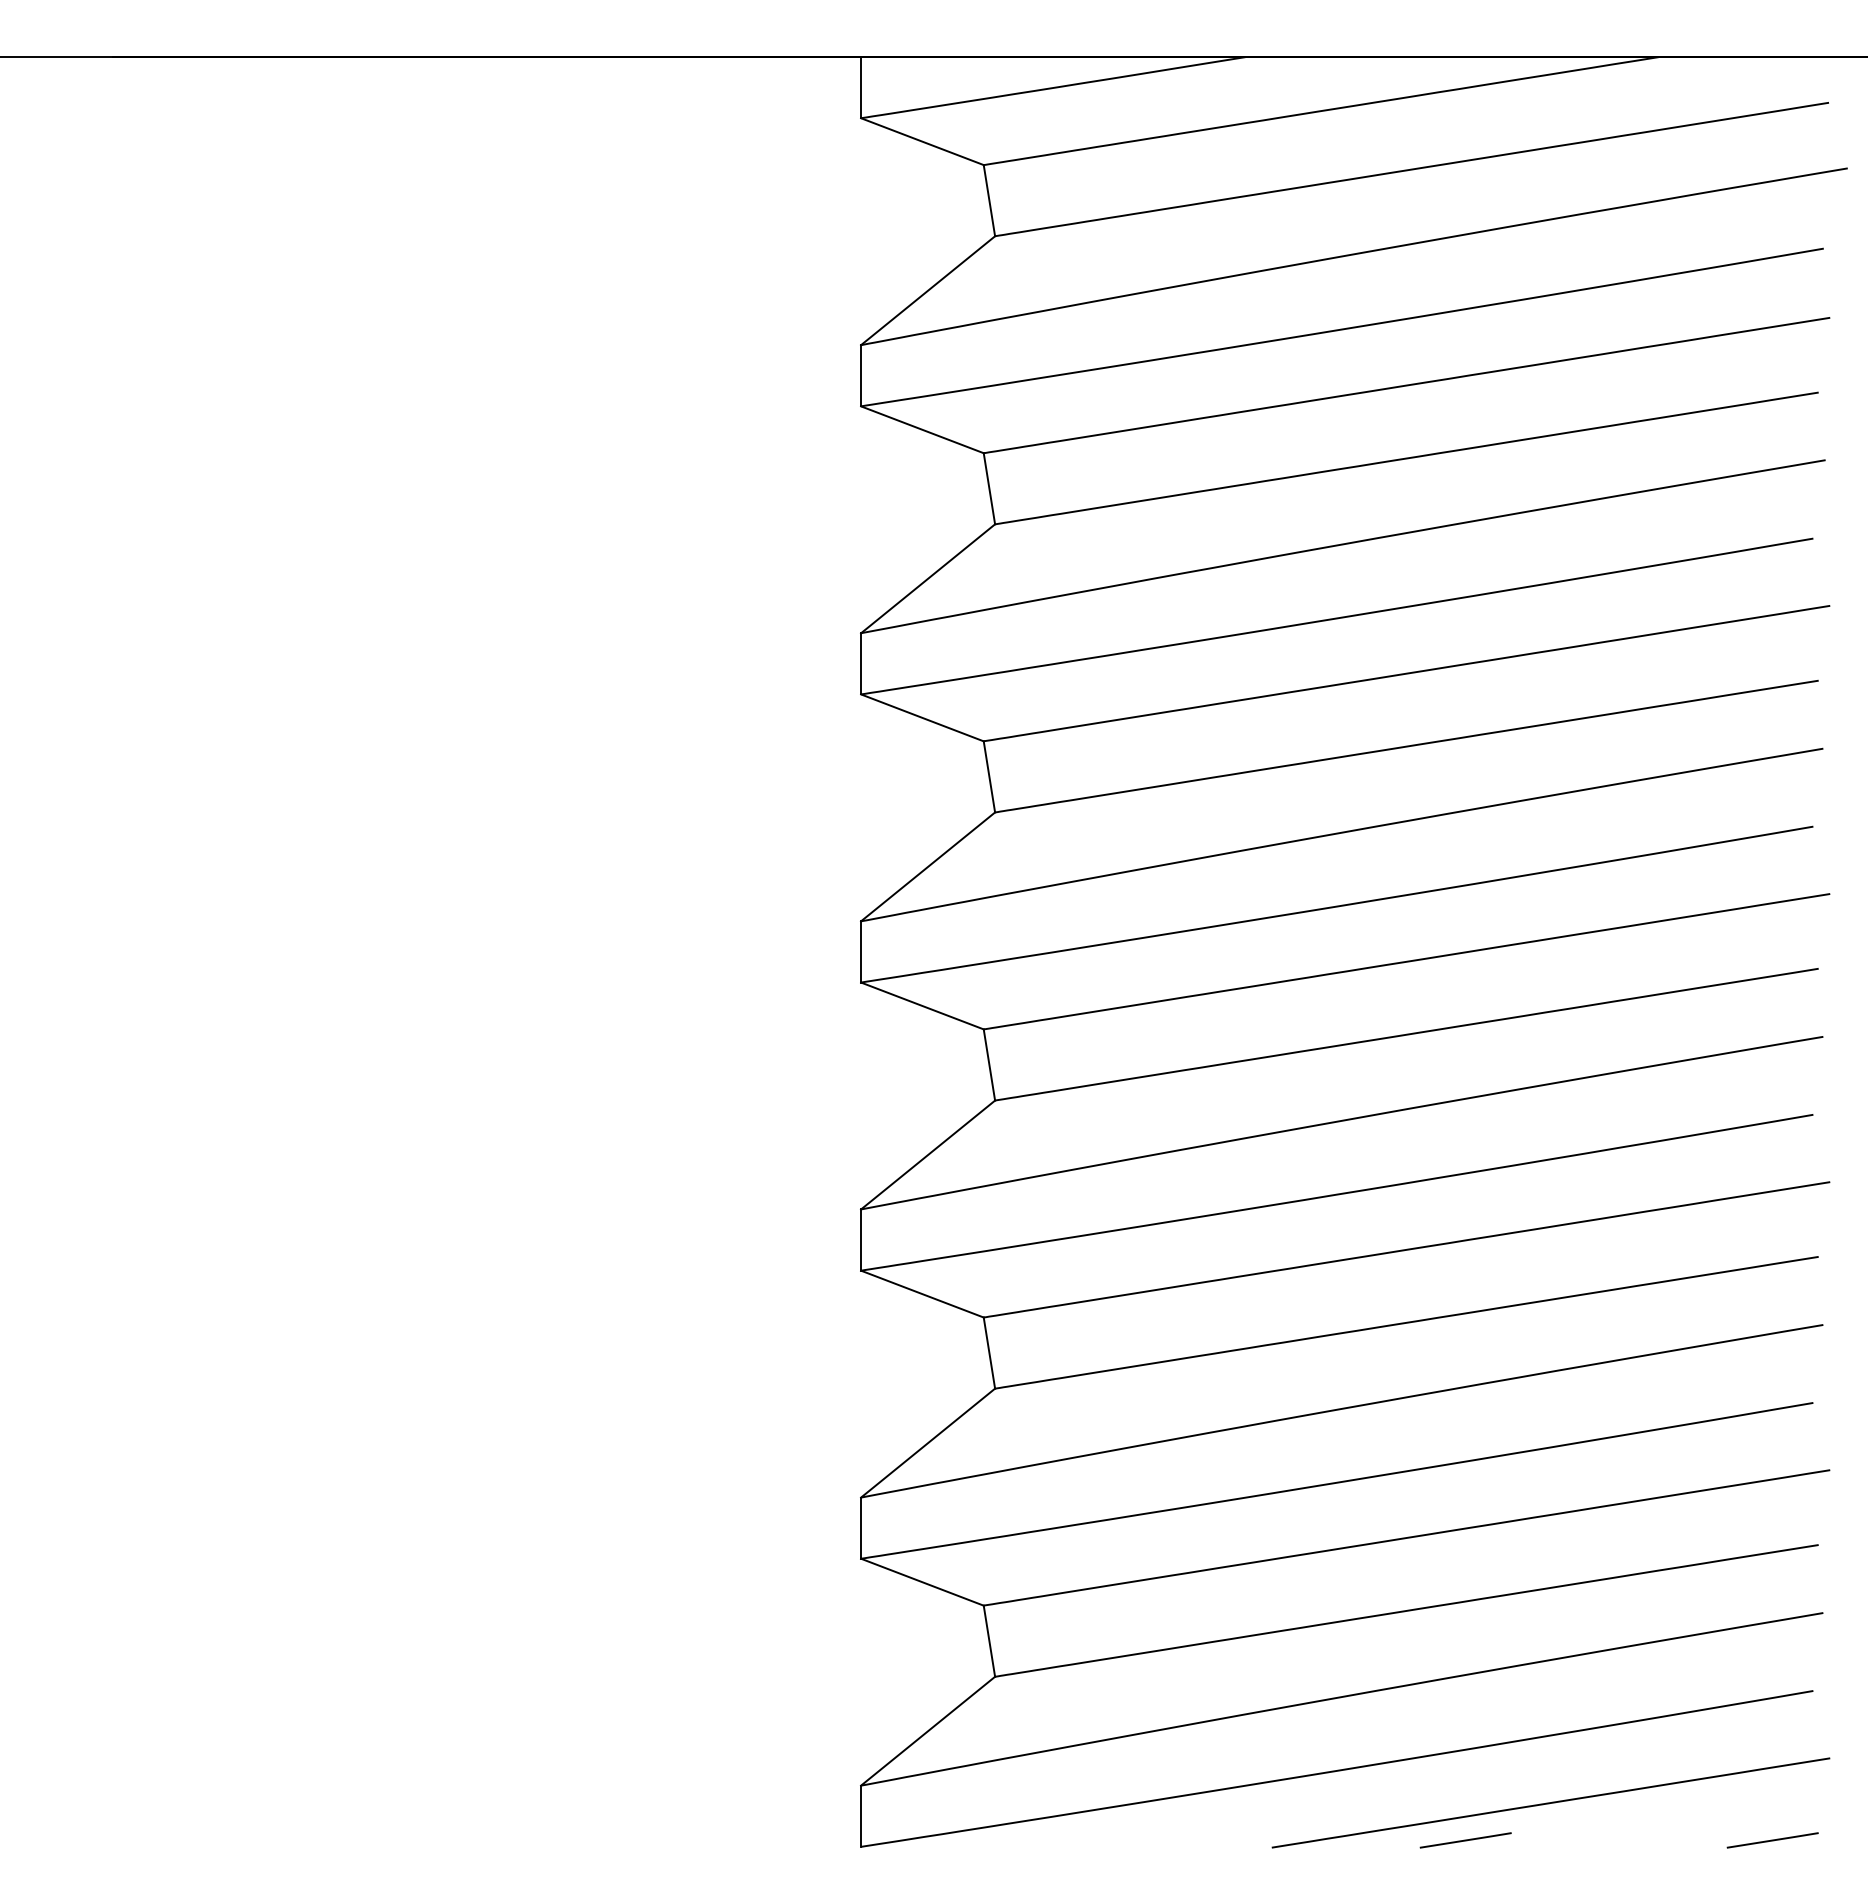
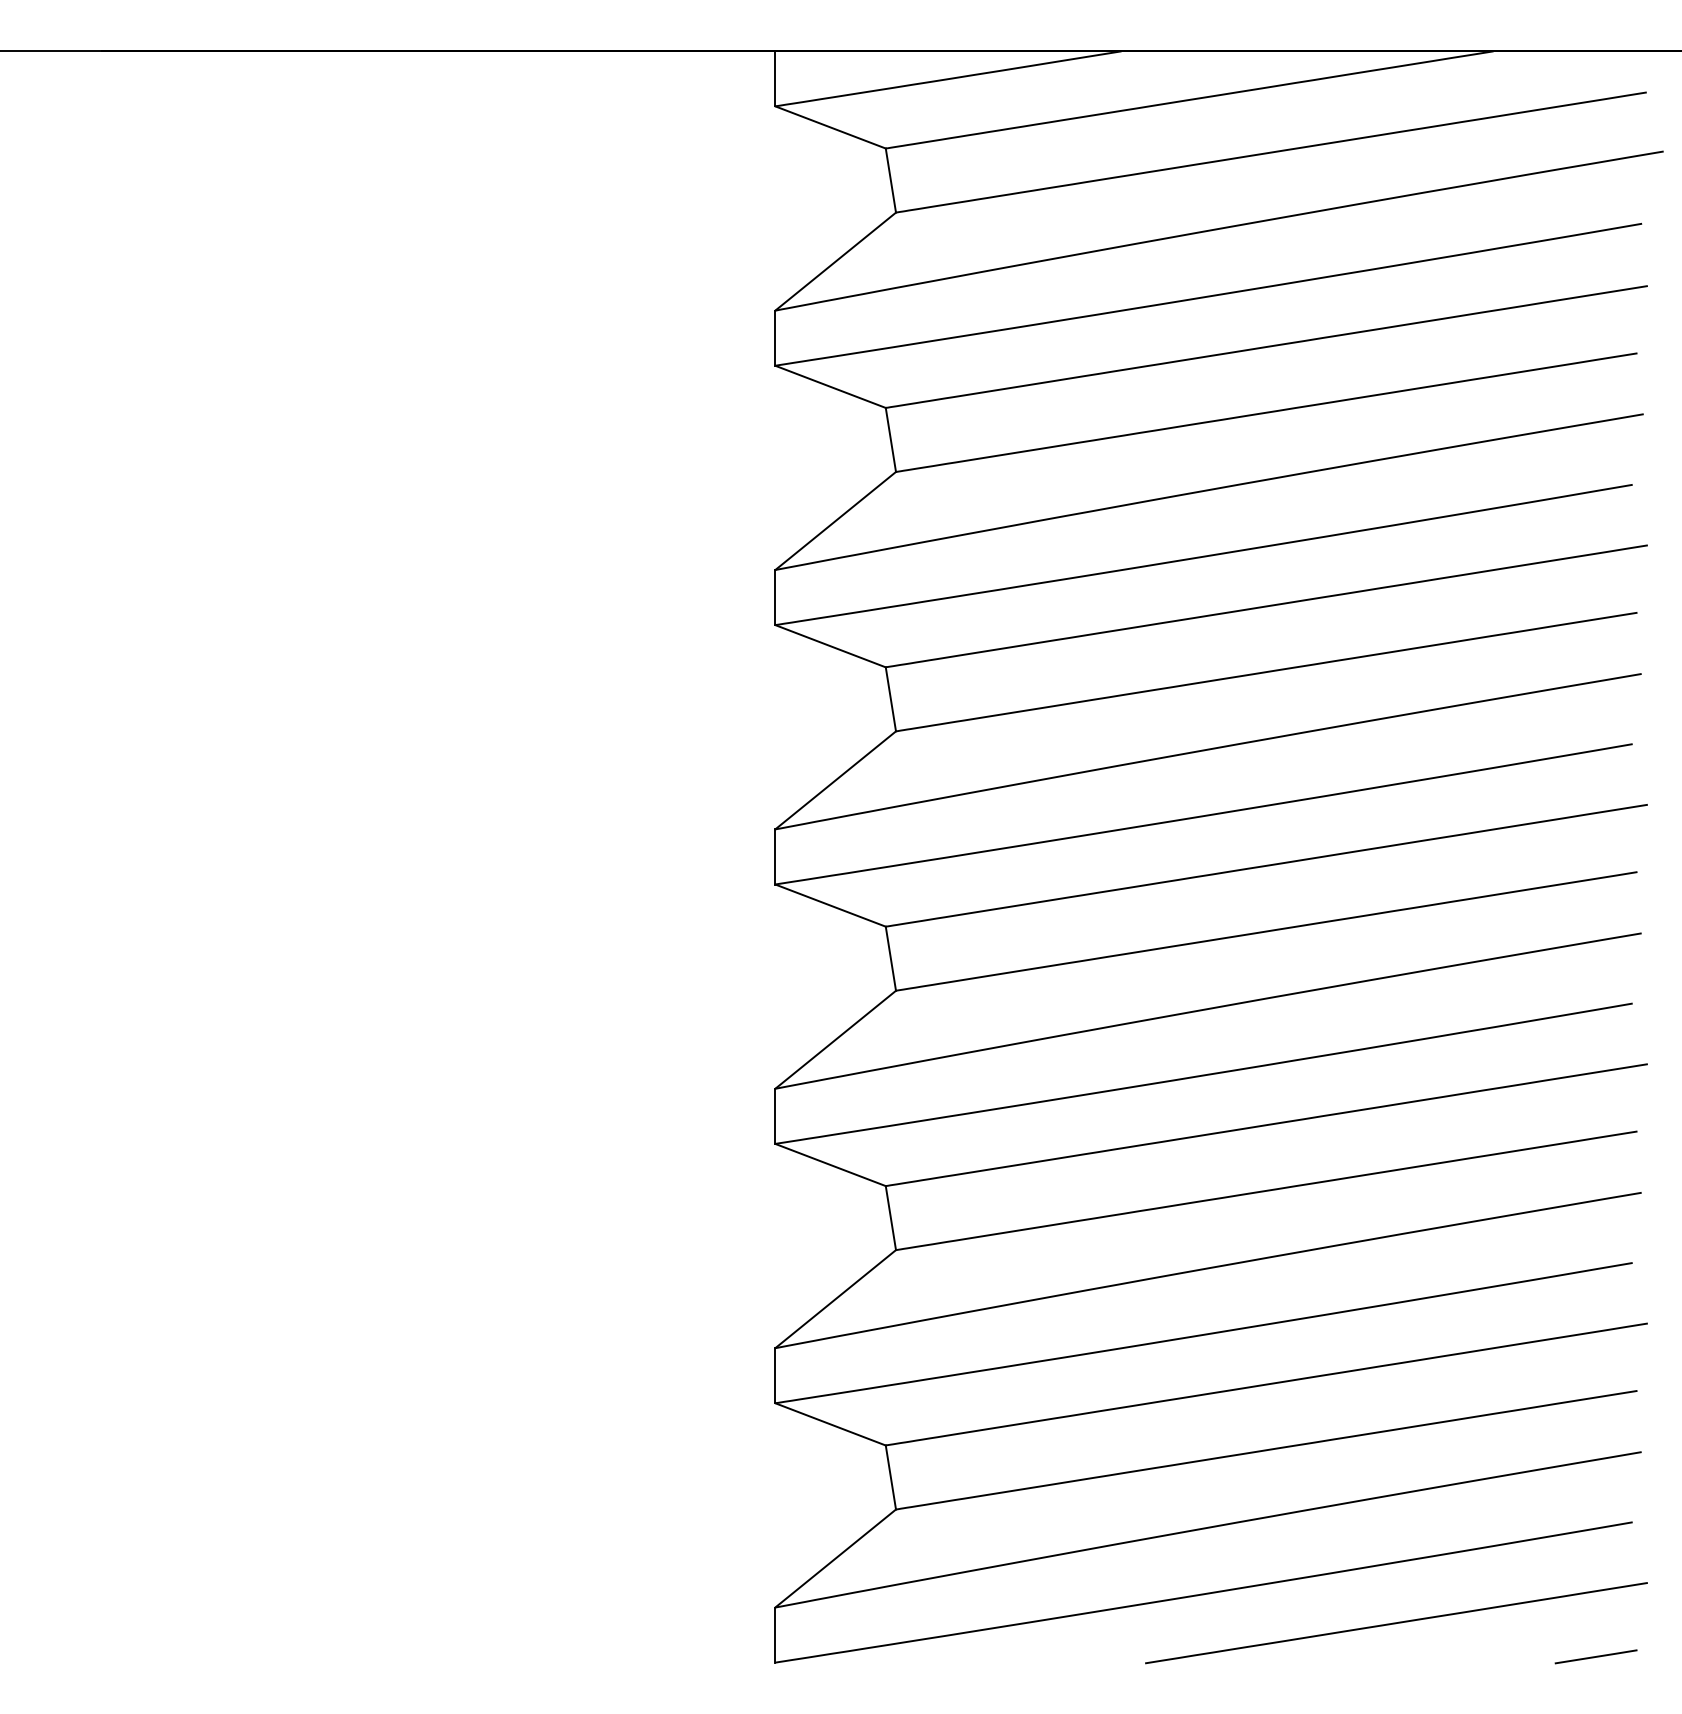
line: (1465, 1840) -> (1319, 1656), removed

